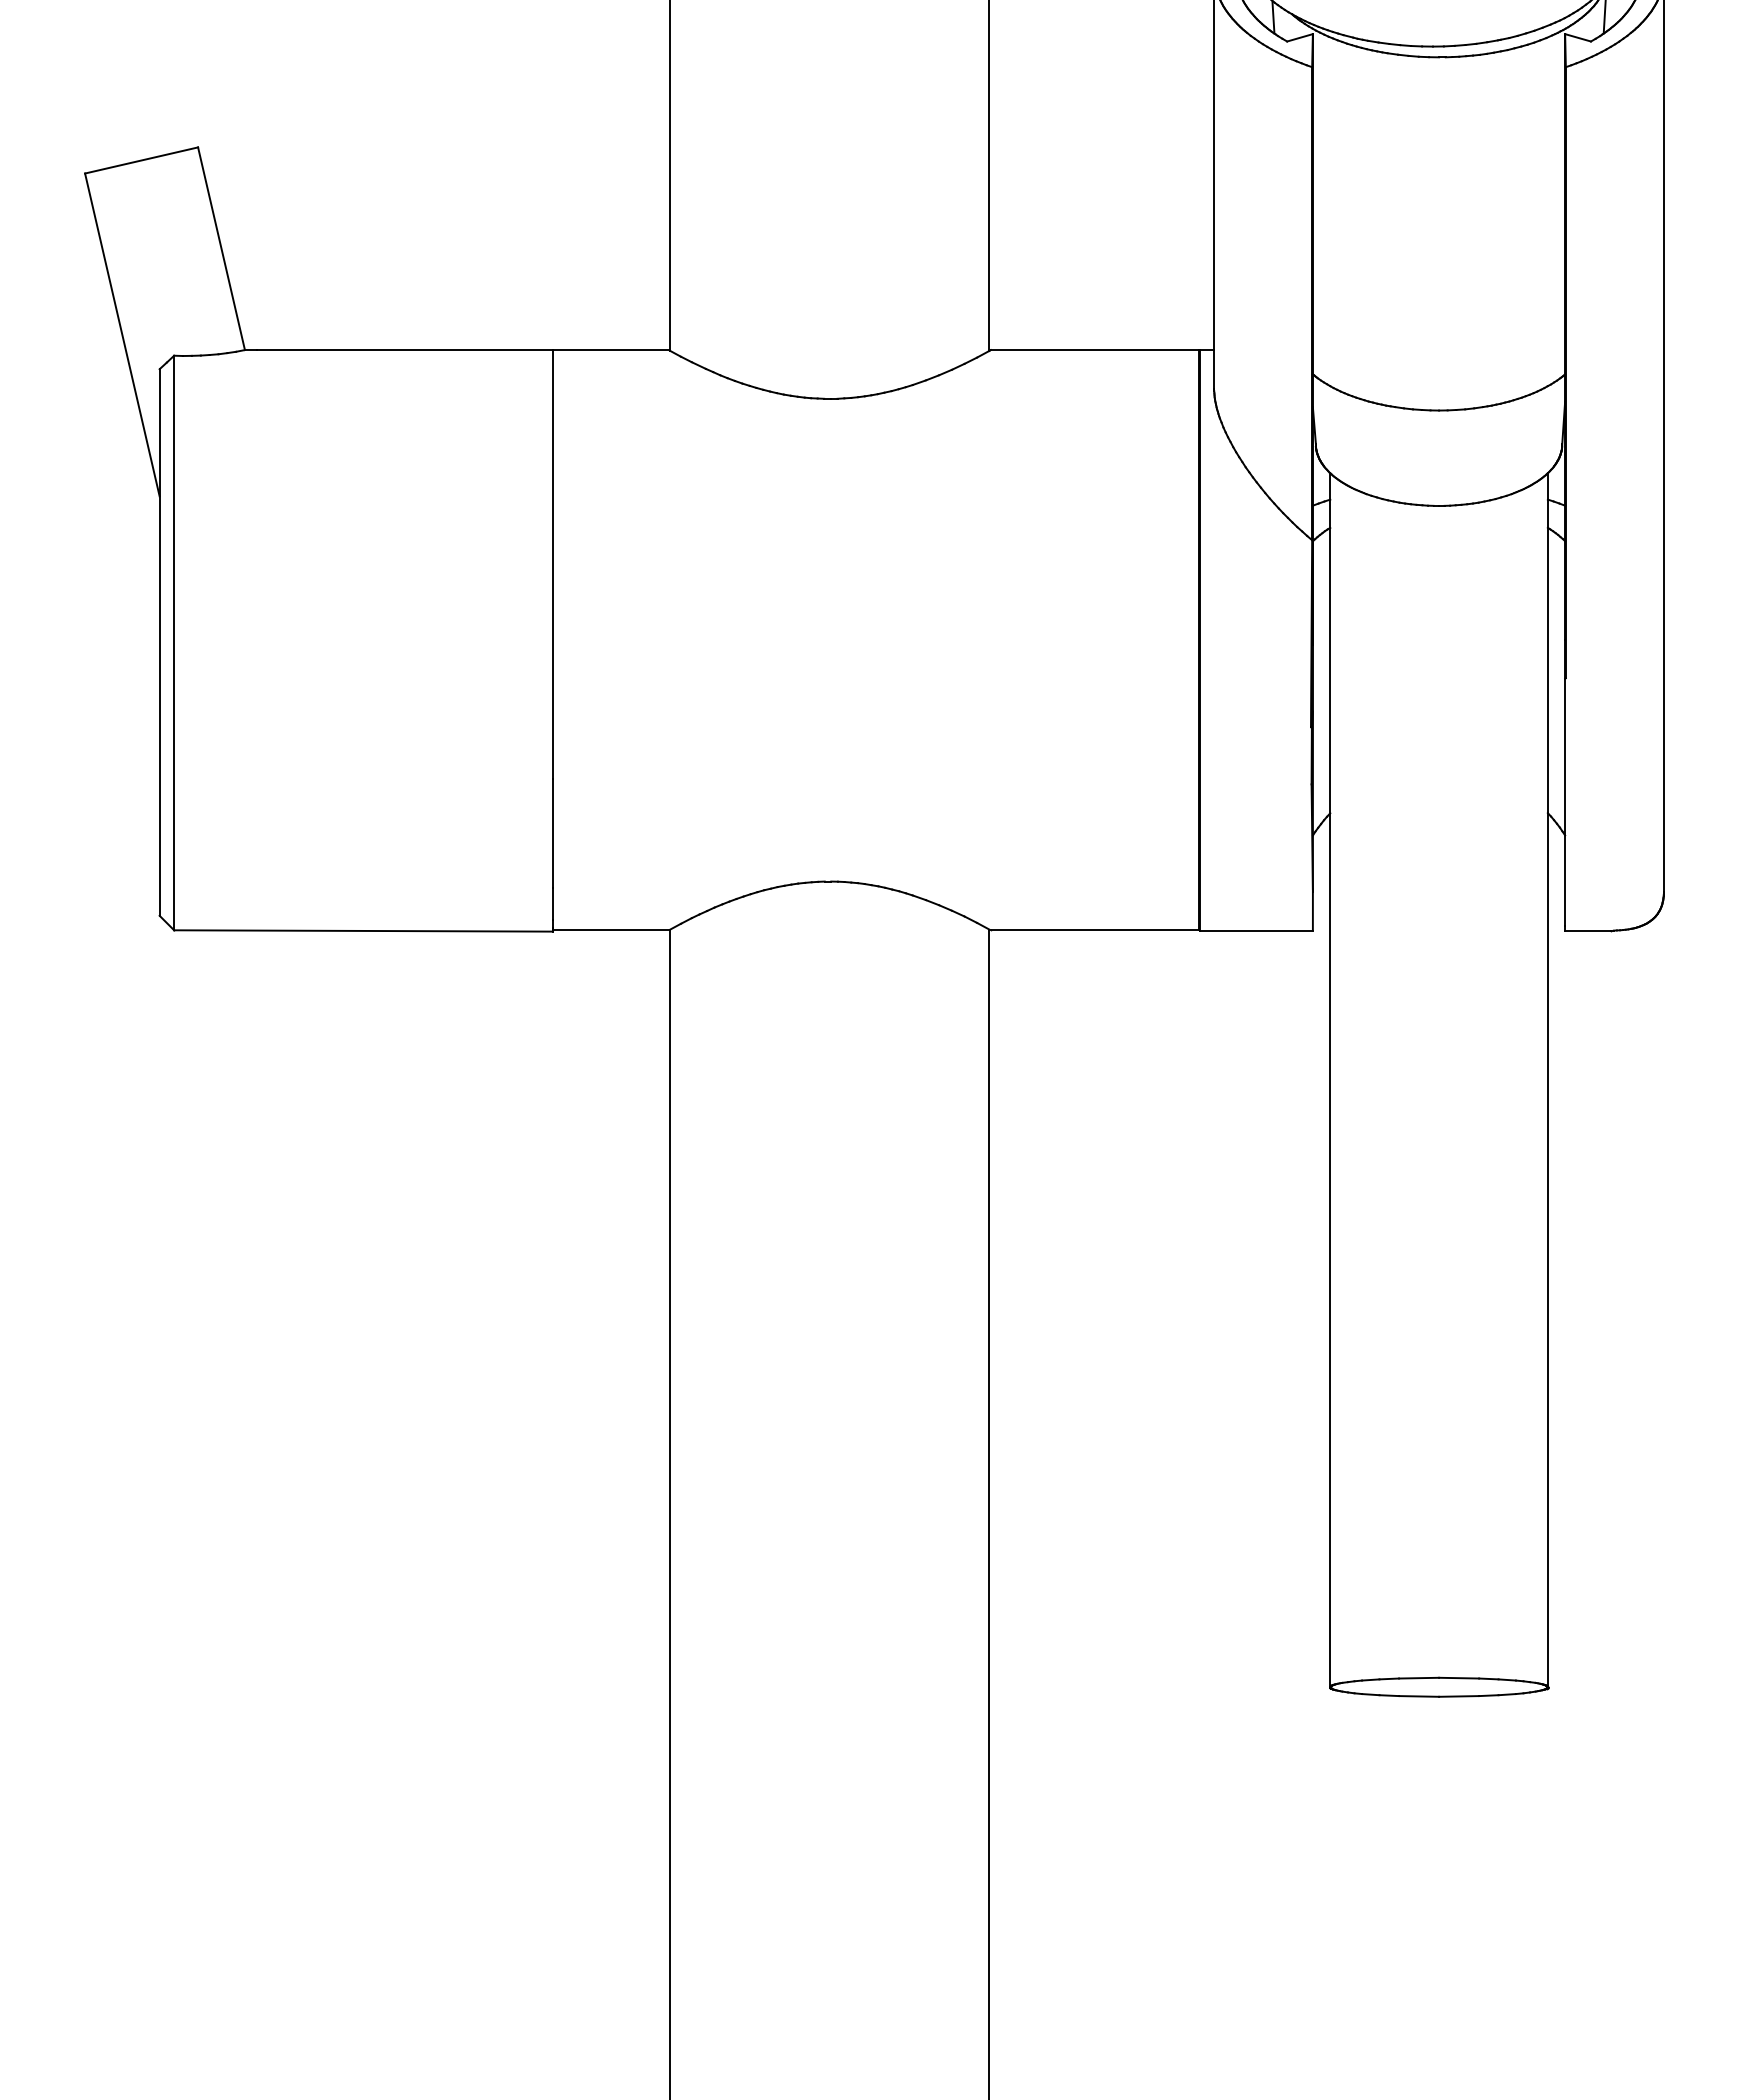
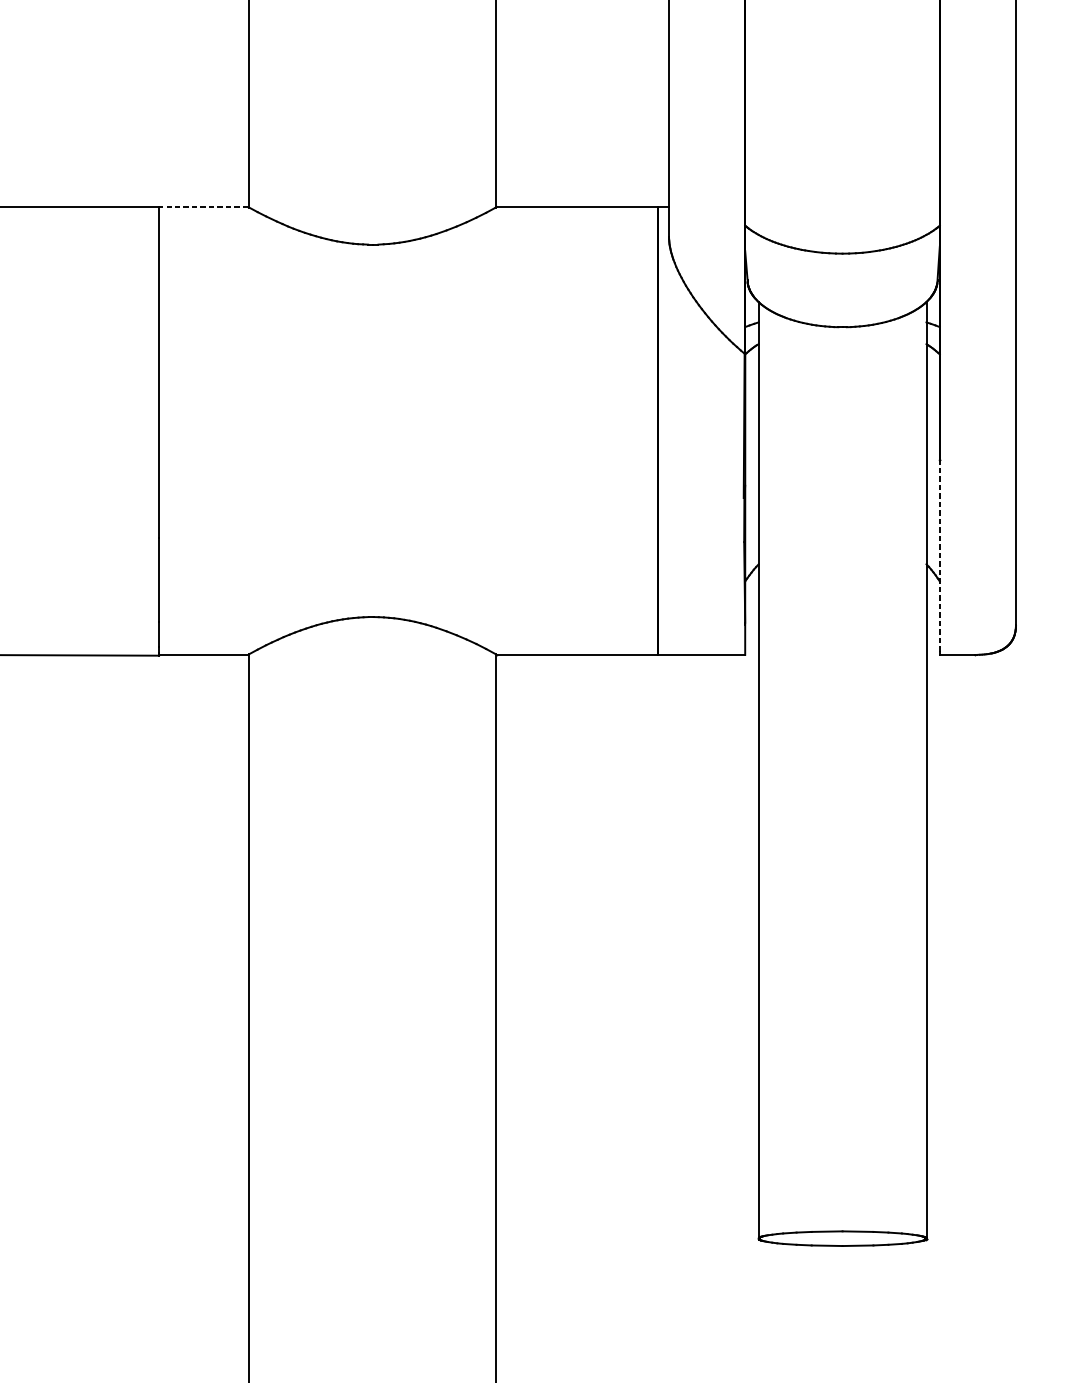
line: (610, 350) -> (203, 207), solid -> dashed
line: (1565, 802) -> (940, 556), solid -> dashed

